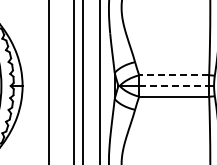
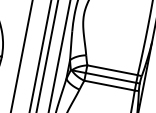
line: (174, 75) -> (112, 70), dashed -> solid
line: (174, 85) -> (111, 77), dashed -> solid

